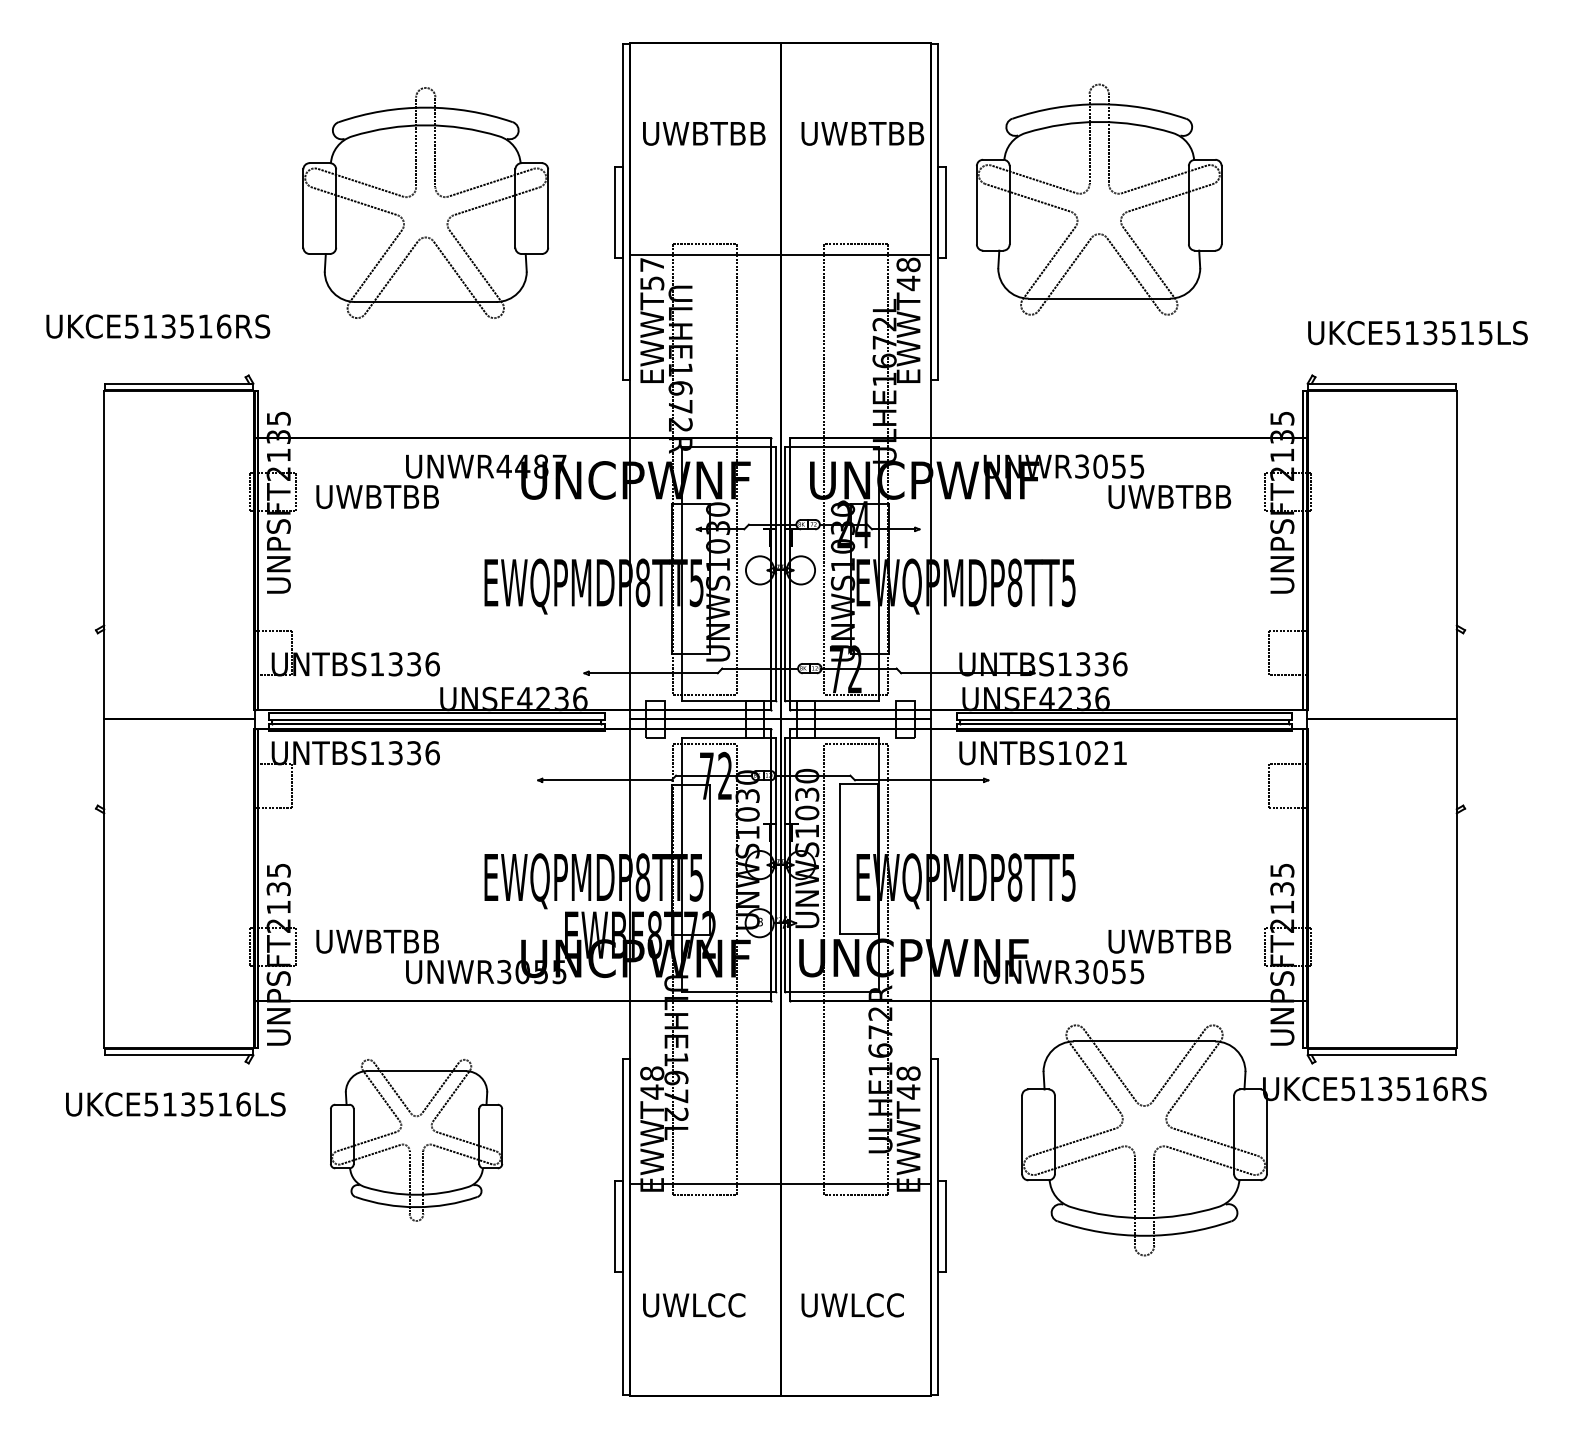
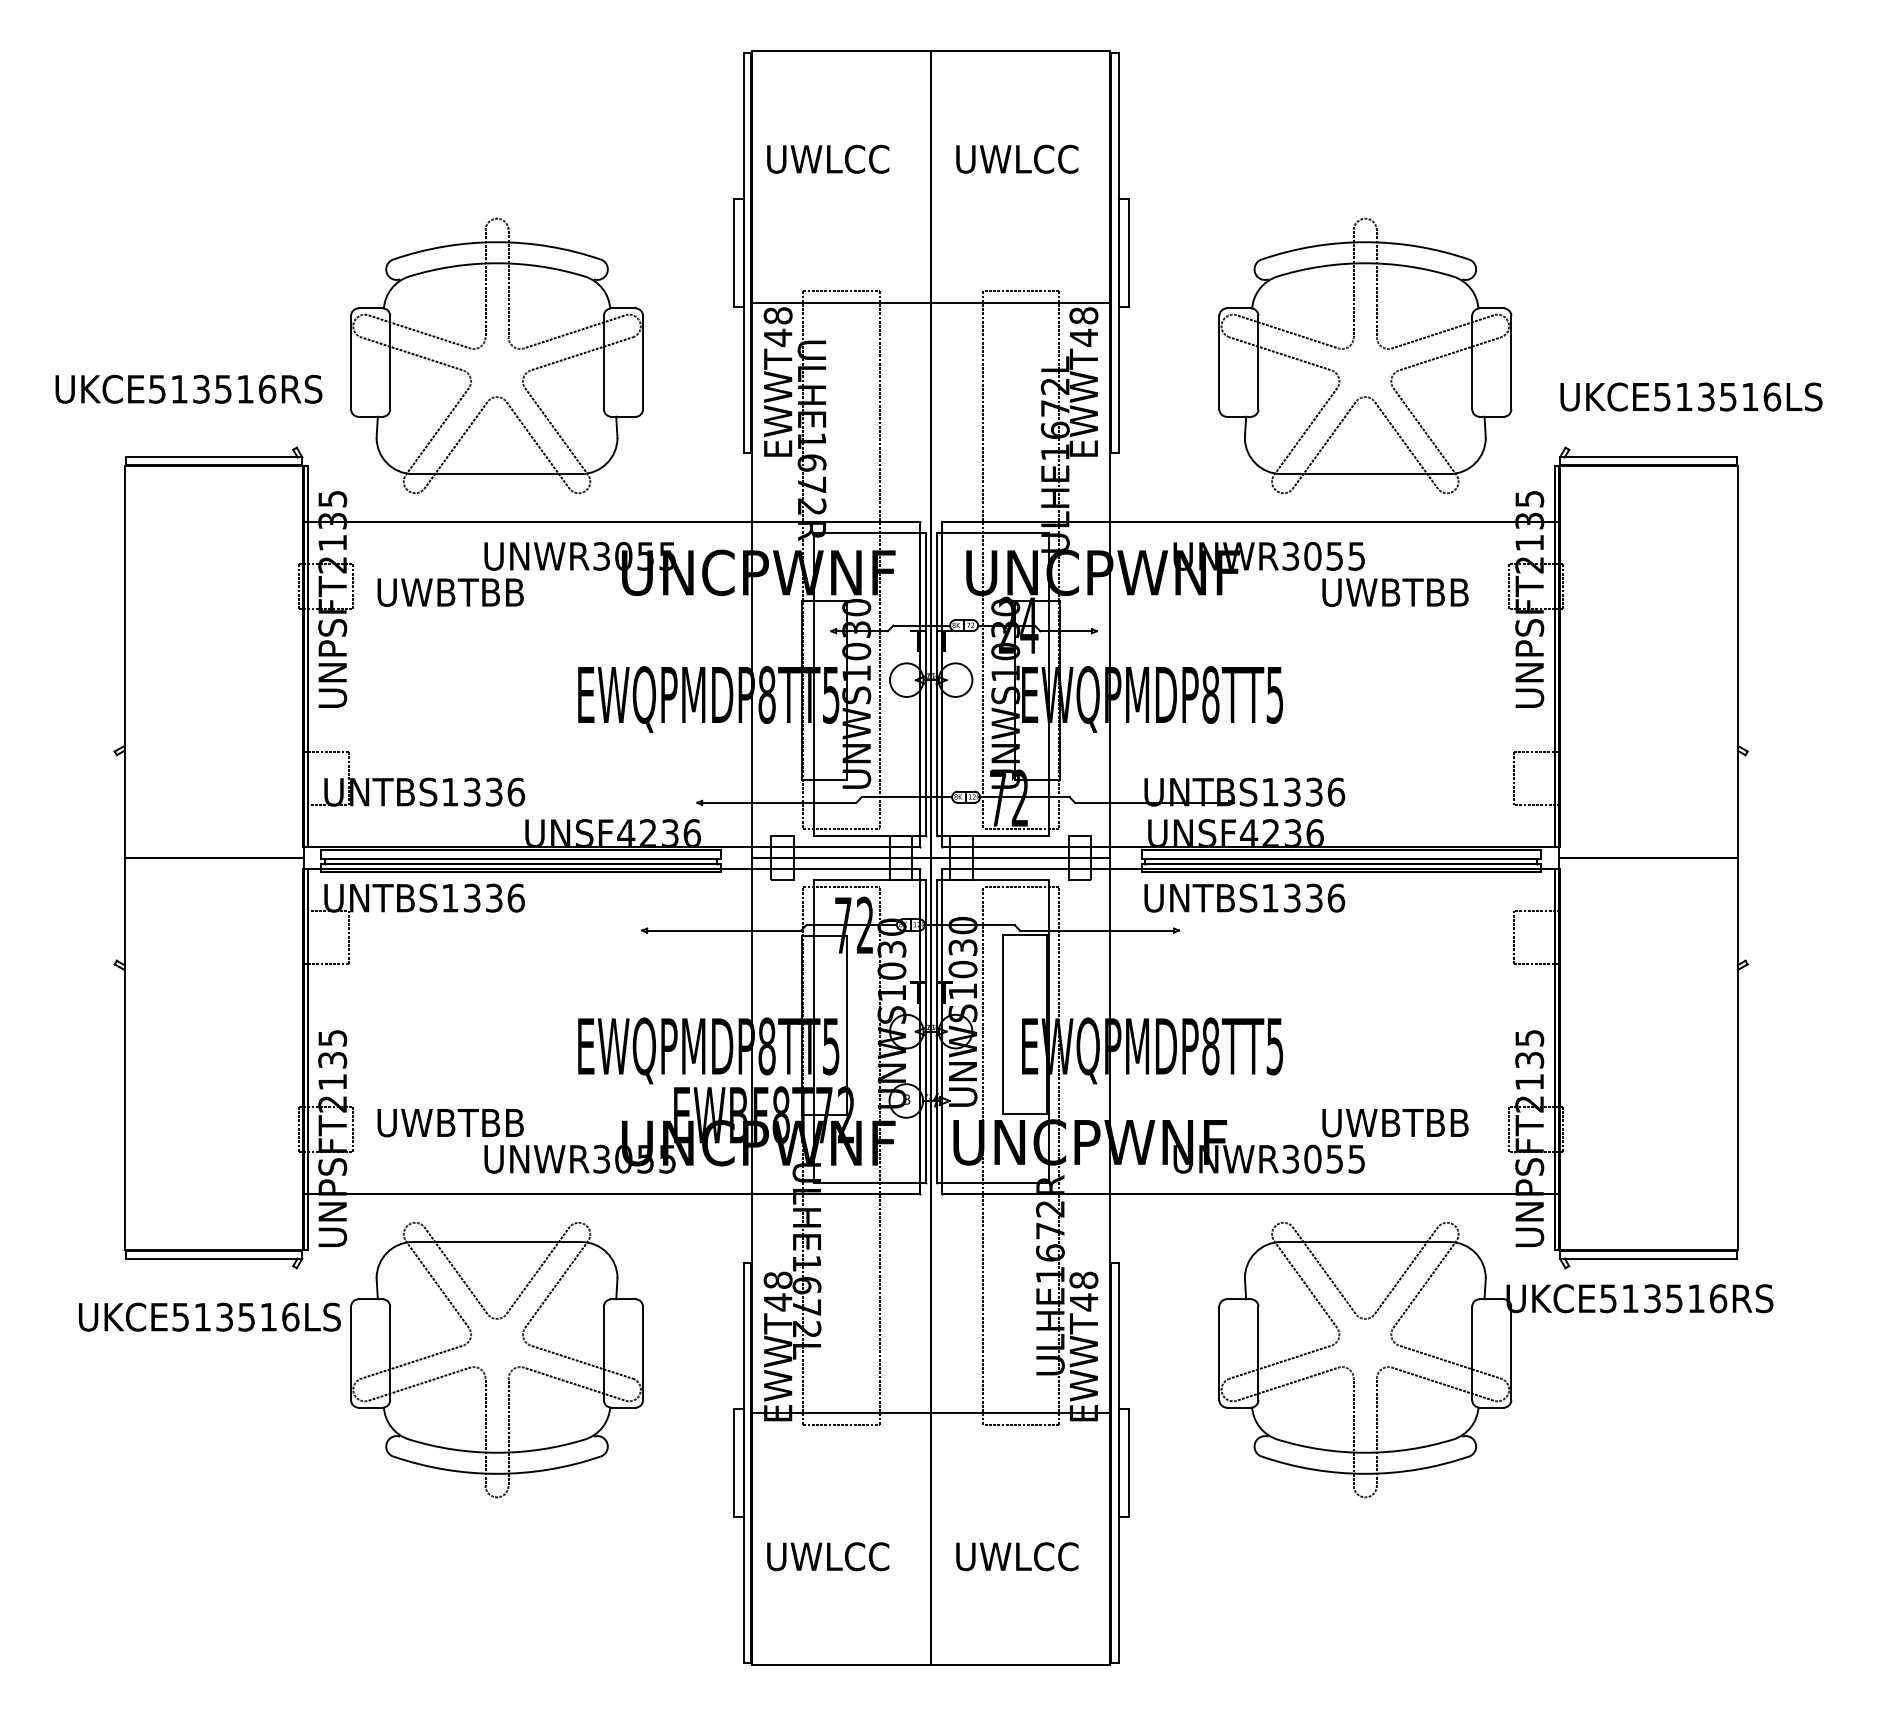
text: (730, 133) -> (871, 158), UWBTBB -> UWLCC
text: (888, 133) -> (1060, 158), UWBTBB -> UWLCC
part: (1099, 199) -> (1365, 355), moved
part: (425, 202) -> (496, 355), moved
text: (651, 274) -> (777, 327), EWWT57 -> EWWT48
text: (1485, 332) -> (1772, 396), UKCE513515LS -> UKCE513516LS
text: (530, 465) -> (633, 555), UNWR4487 -> UNWR3055
text: (1101, 752) -> (1314, 897), UNTBS1021 -> UNTBS1336
part: (416, 1139) -> (496, 1359), size x1.43

